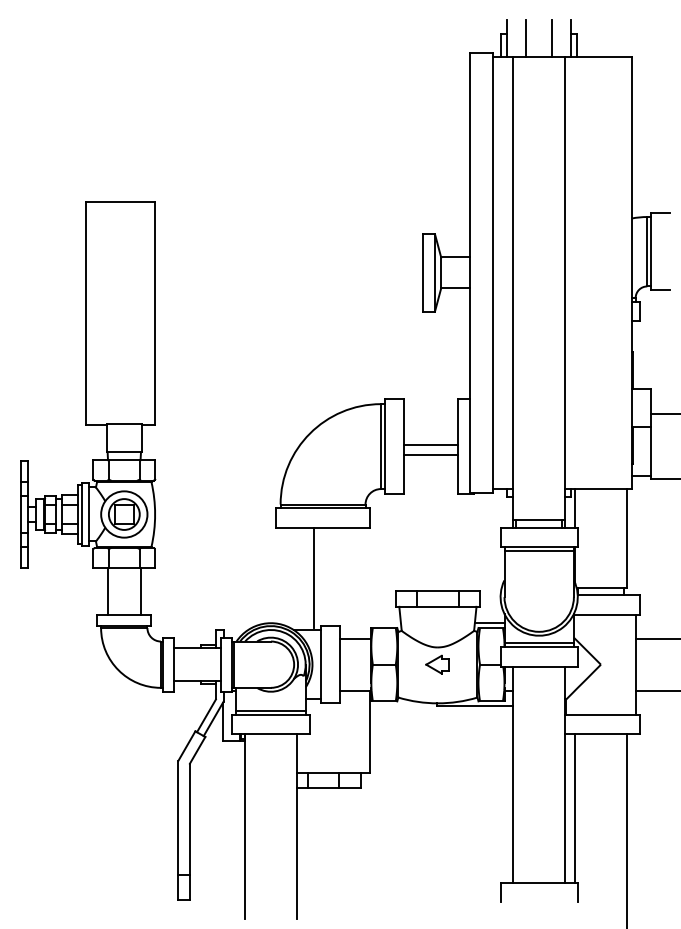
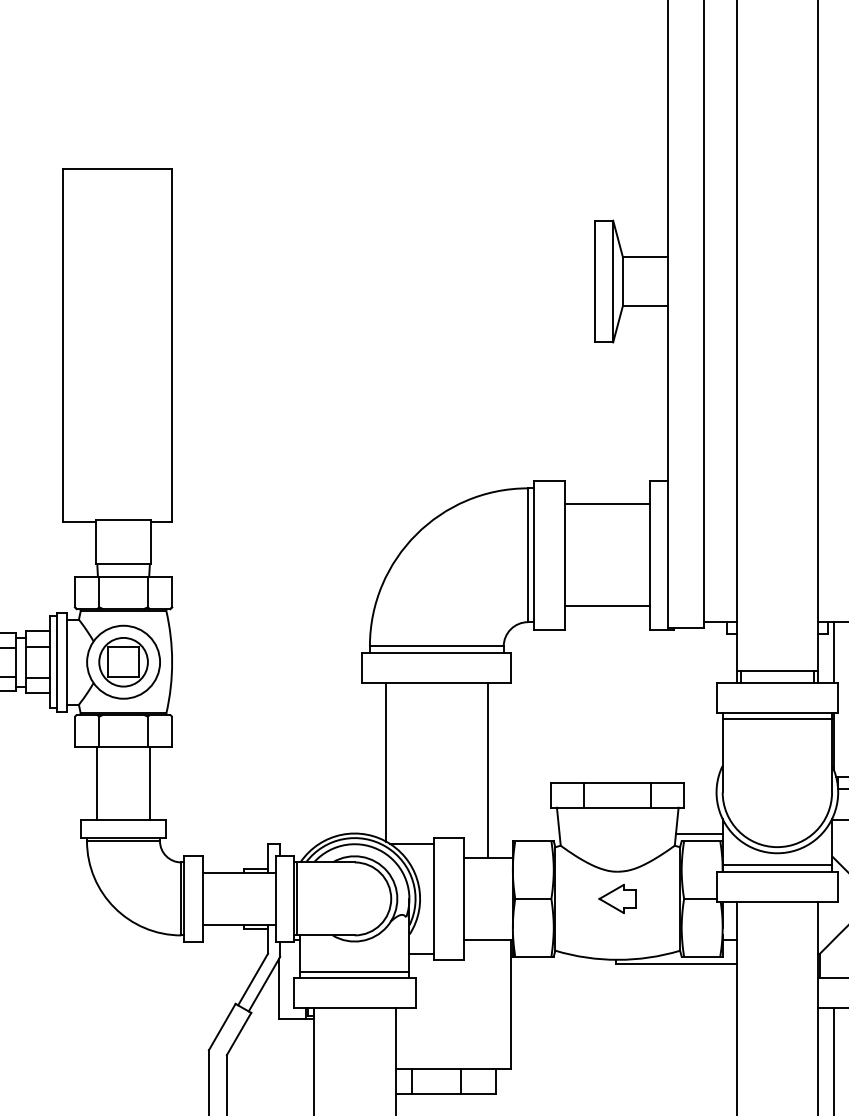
line: (431, 445) -> (607, 607), moved
line: (431, 455) -> (607, 504), moved
line: (313, 577) -> (385, 761), moved
line: (355, 582) -> (487, 769), added

